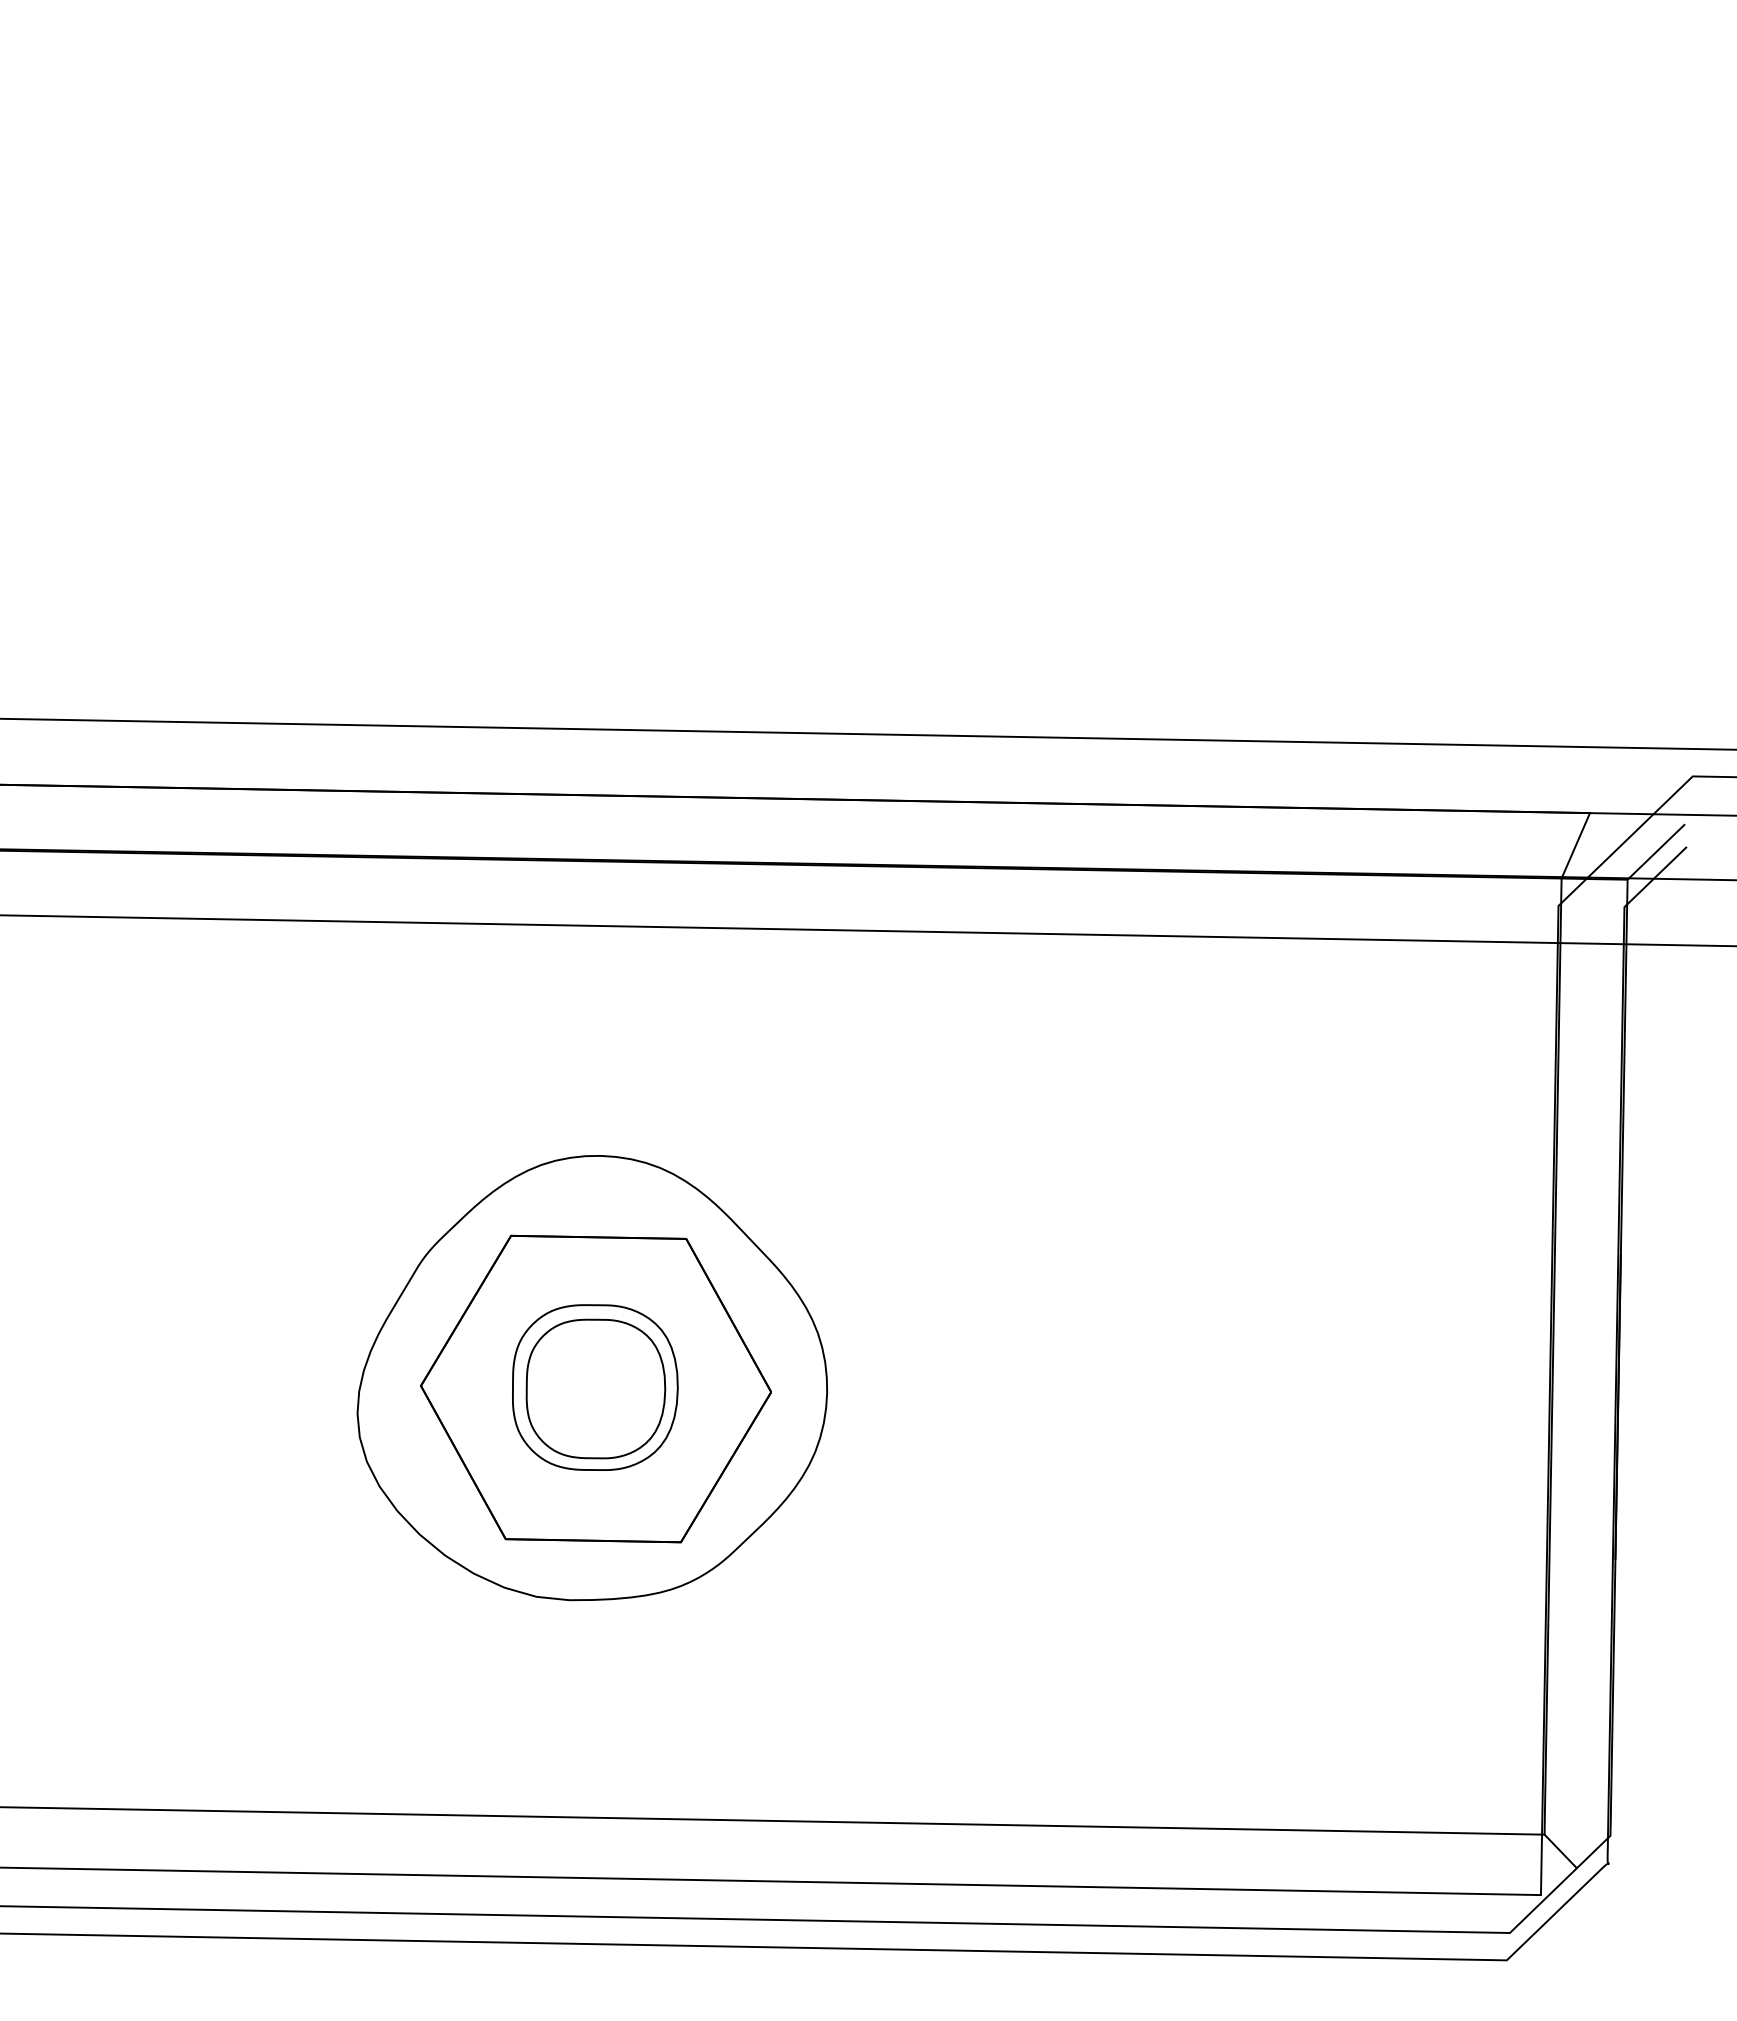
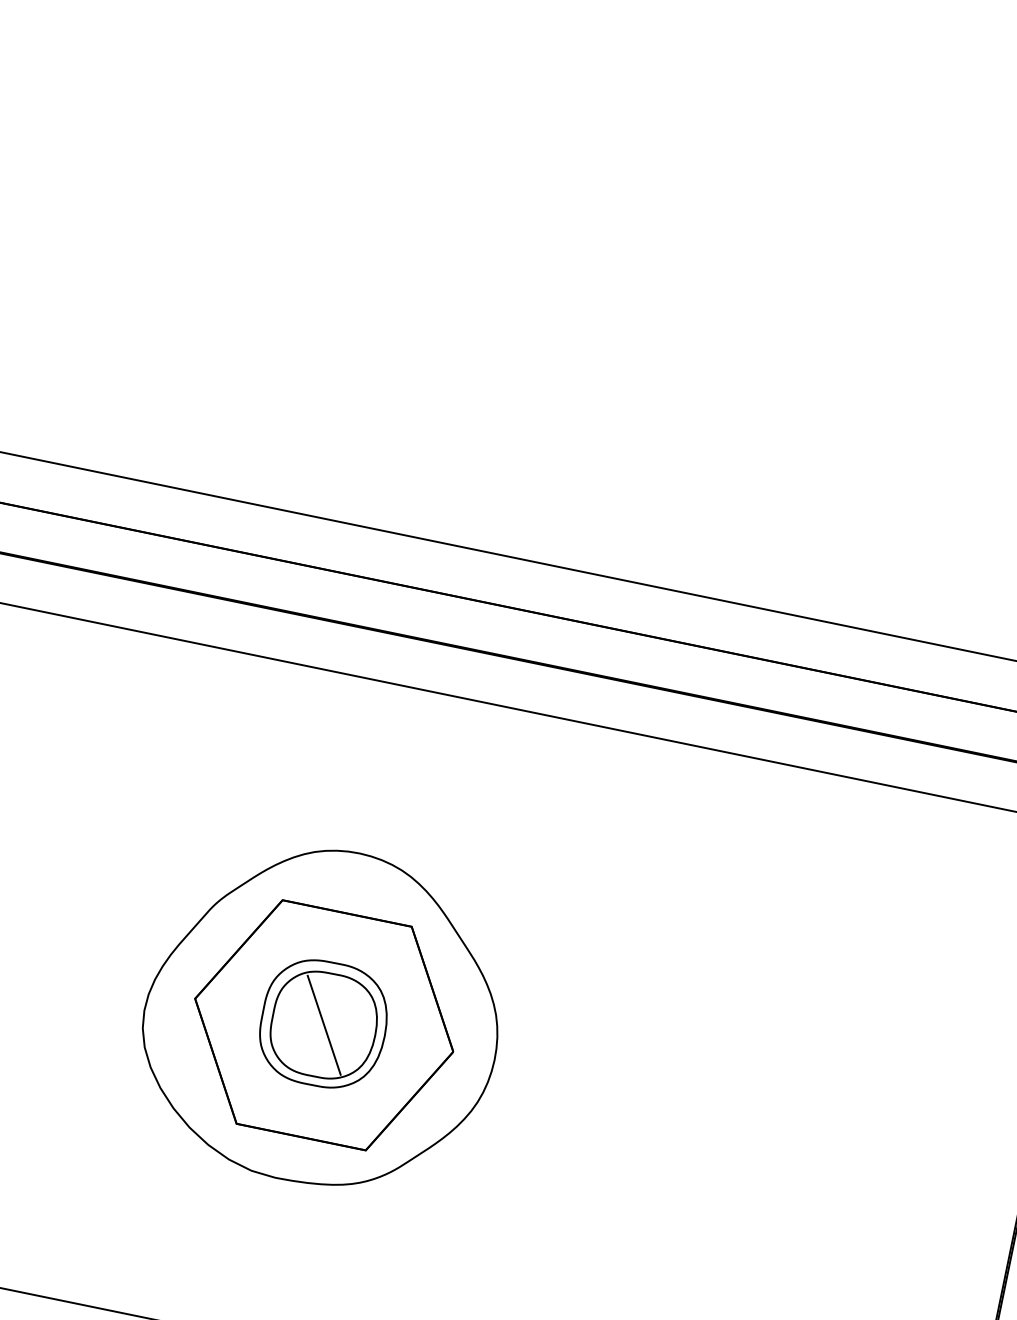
line: (595, 1388) -> (323, 1024), added

